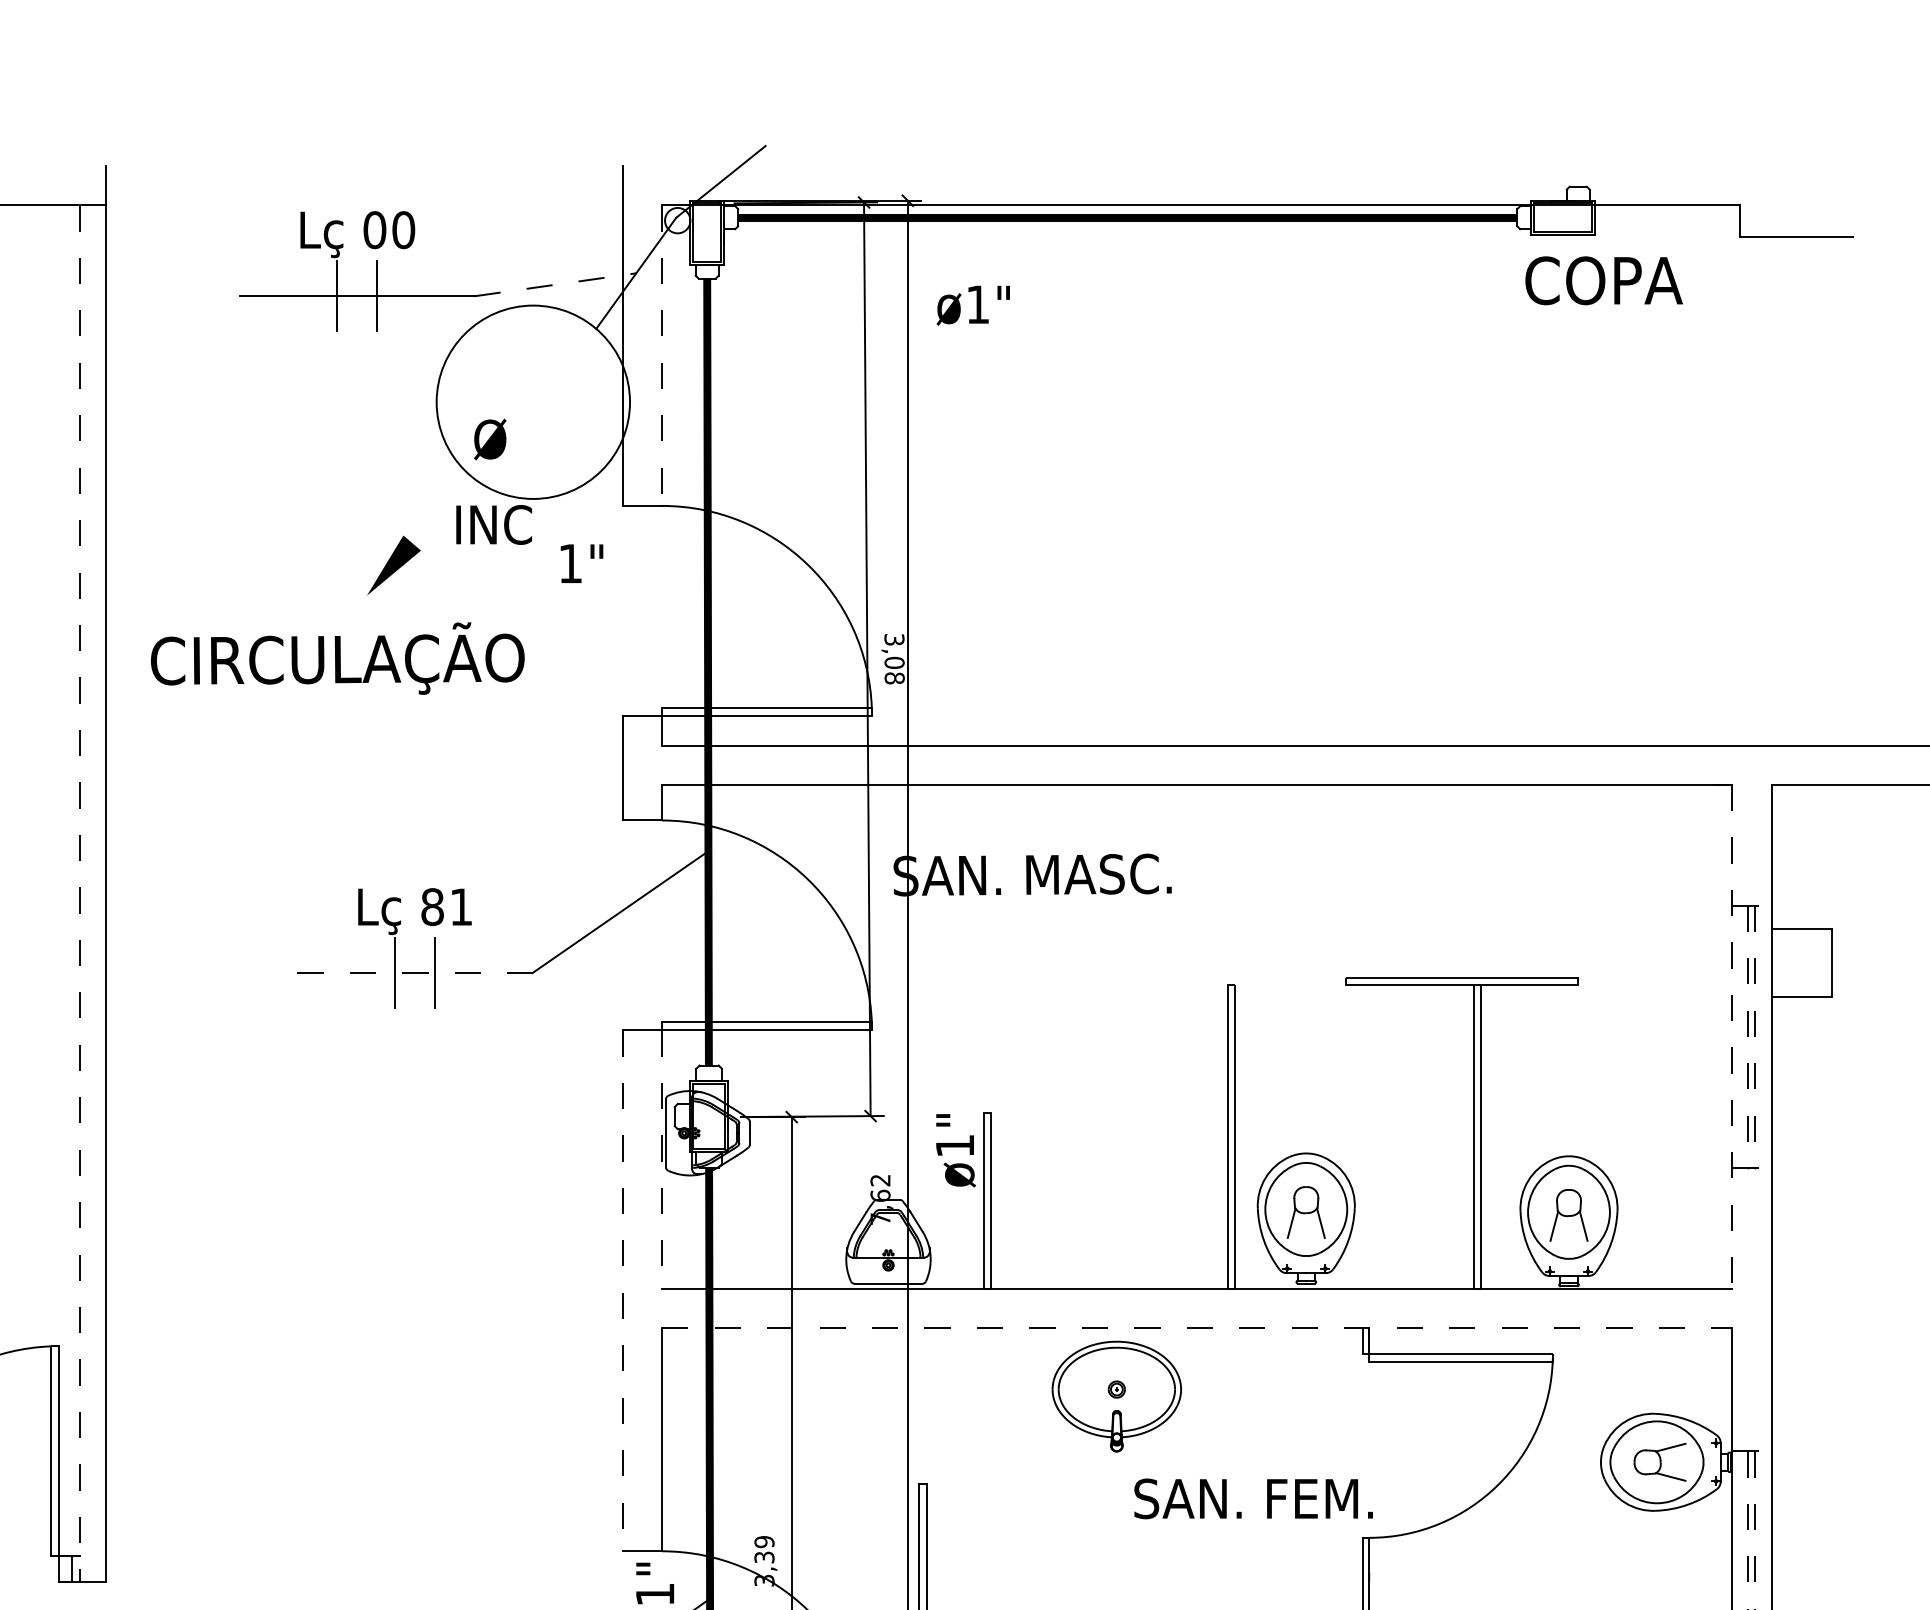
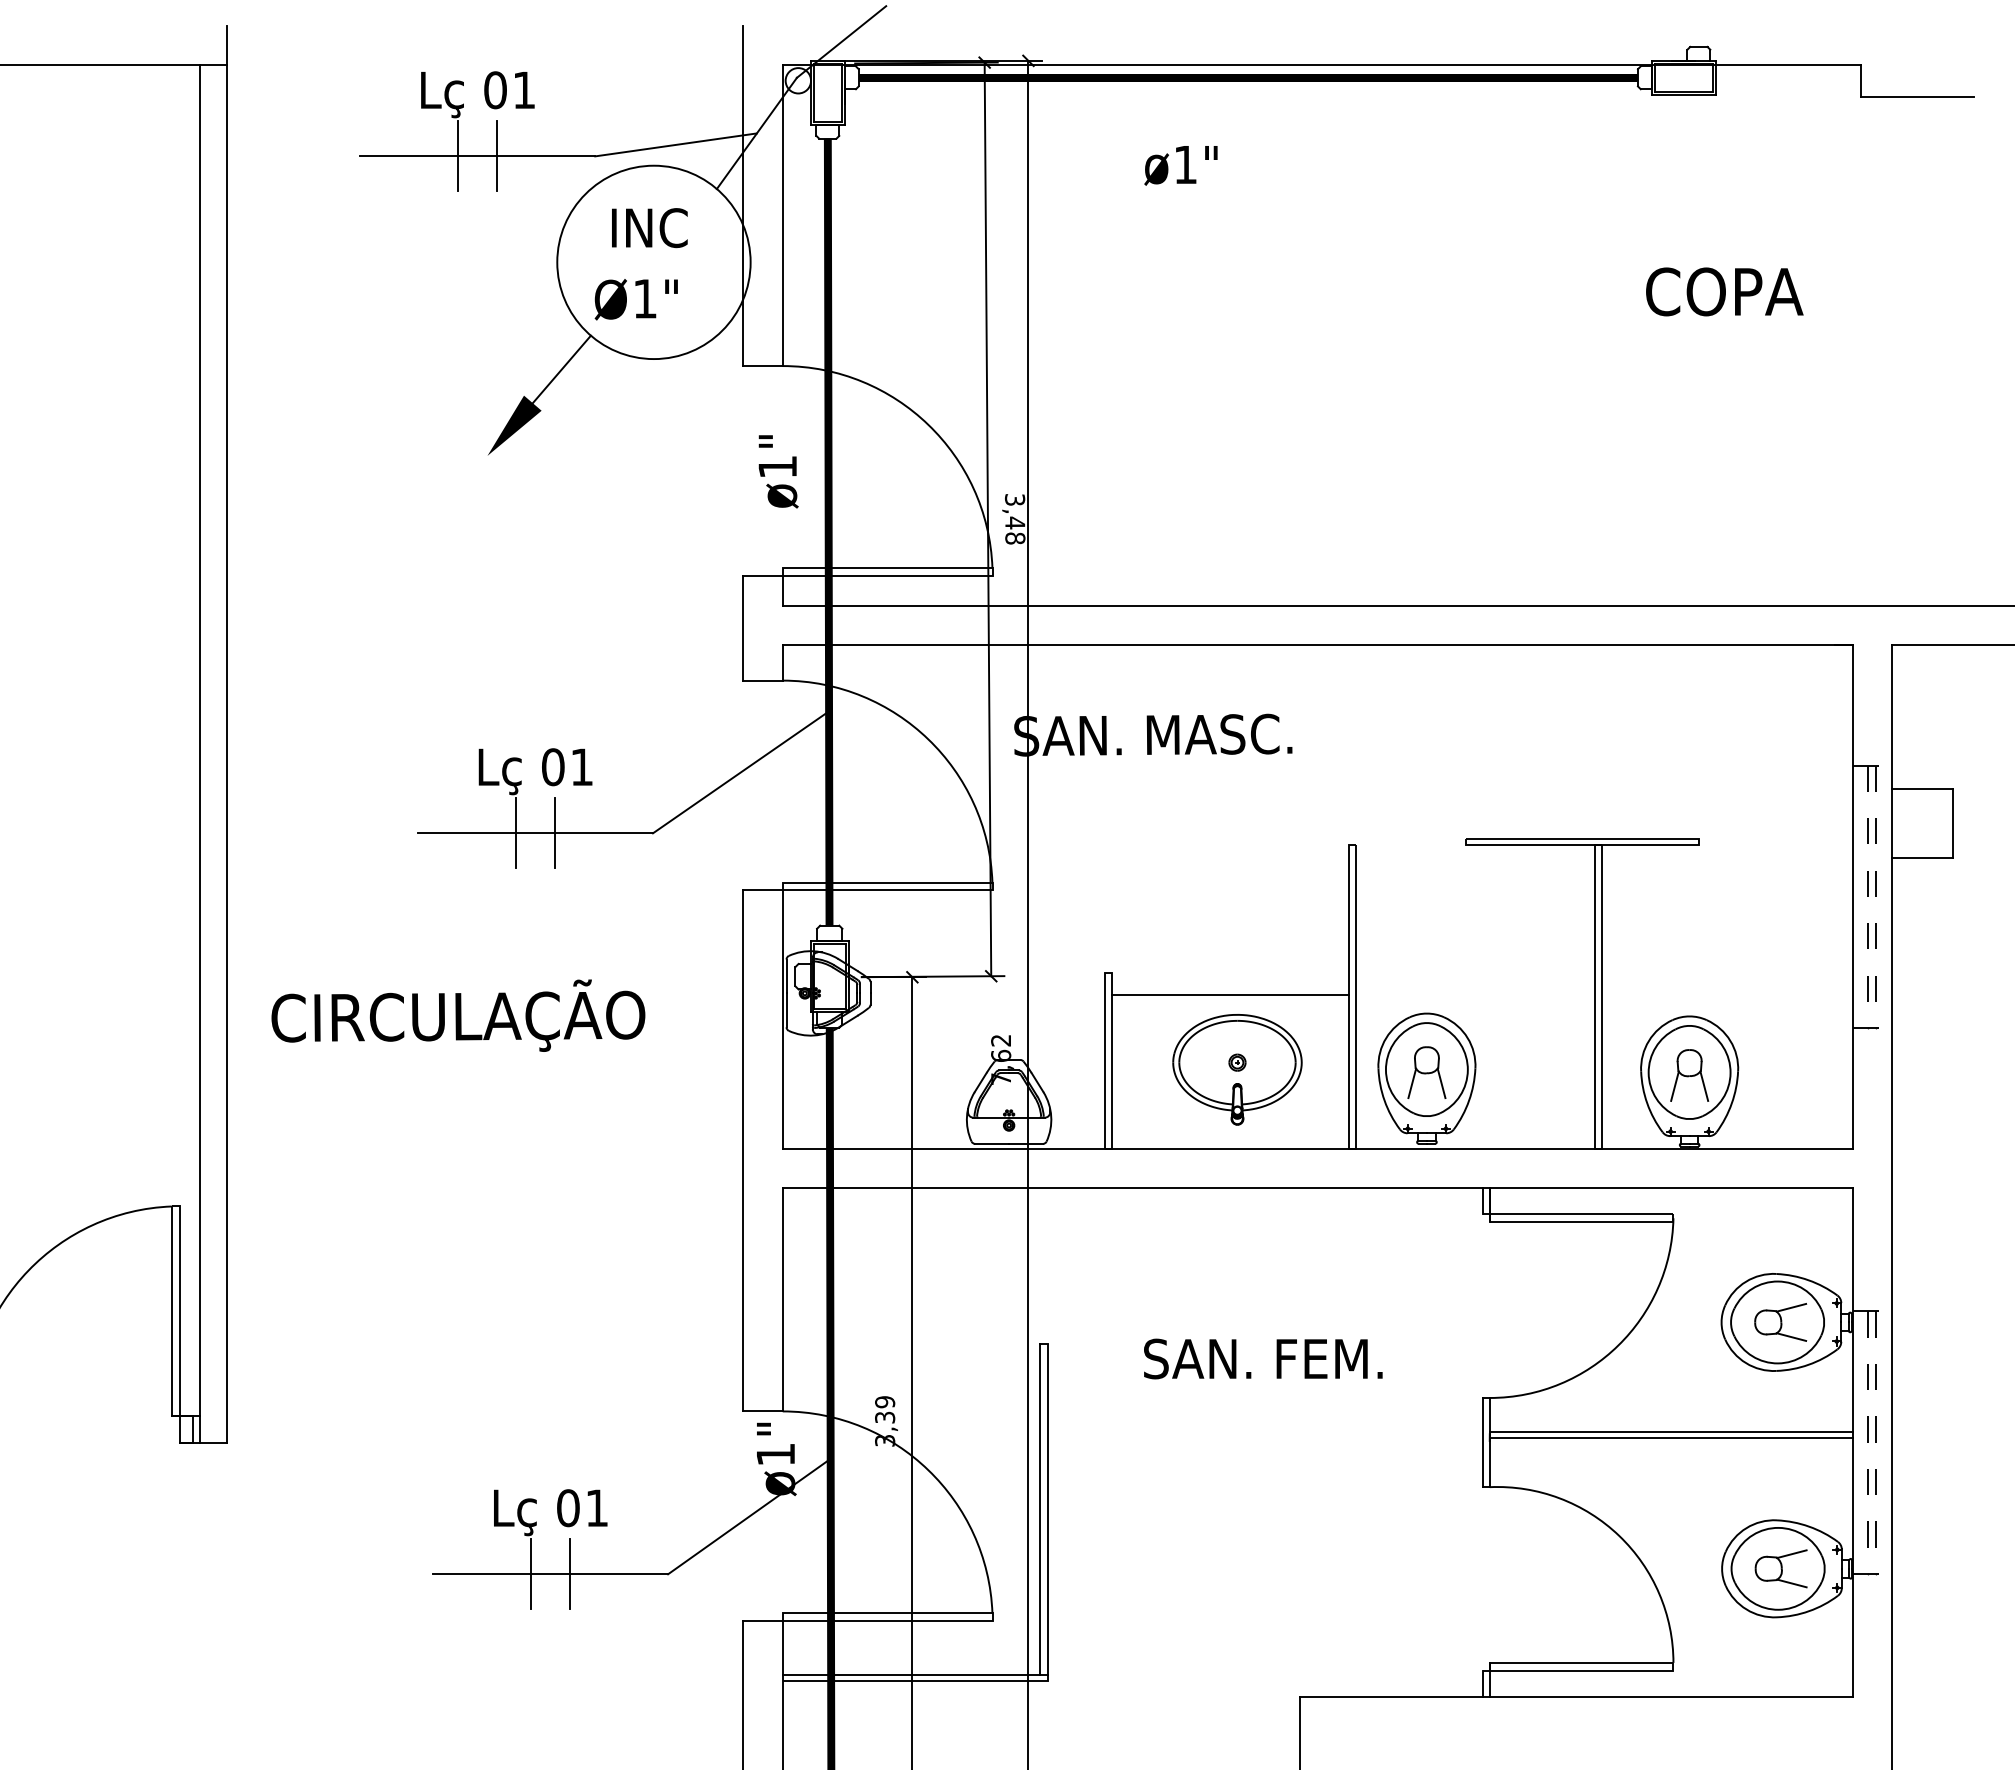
text: (403, 230) -> (524, 90), 00 -> 01
text: (1603, 280) -> (1724, 291), moved
line: (555, 284) -> (676, 144), dashed -> solid
text: (972, 305) -> (1180, 165), moved
line: (661, 356) -> (782, 216), dashed -> solid
line: (440, 509) -> (561, 369), added
text: (493, 525) -> (649, 228), moved
text: (581, 563) -> (656, 298), moved
text: (337, 658) -> (458, 1015), moved
text: (894, 662) -> (1015, 522), 3,08 -> 3,48
line: (79, 893) -> (200, 753), dashed -> solid
text: (432, 907) -> (553, 767), 81 -> 01
line: (414, 973) -> (535, 833), dashed -> solid
line: (1731, 1036) -> (1852, 896), dashed -> solid
line: (1108, 1134) -> (1229, 994), added
text: (955, 1150) -> (778, 471), moved
line: (661, 1160) -> (782, 1020), dashed -> solid
line: (622, 1291) -> (743, 1151), dashed -> solid
line: (1197, 1328) -> (1318, 1188), dashed -> solid
part: (1116, 1396) -> (1237, 1069), moved
text: (1253, 1498) -> (1263, 1358), moved
line: (1549, 1571) -> (1670, 1431), added
line: (1549, 1578) -> (1670, 1438), added

